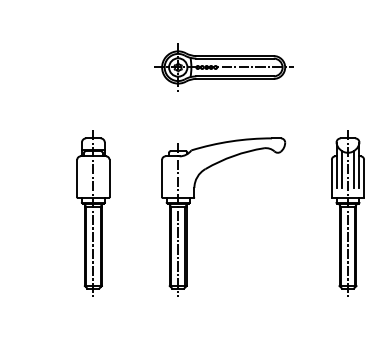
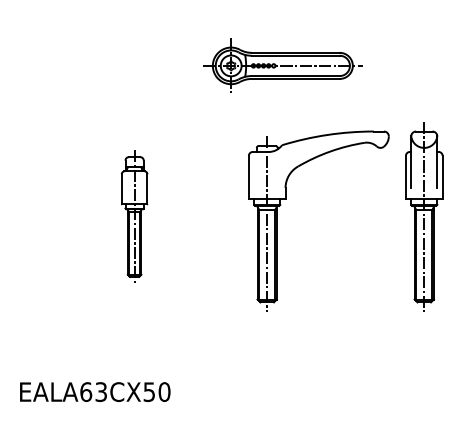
part: (223, 67) -> (282, 65), moved
line: (342, 169) -> (417, 166), removed
line: (354, 169) -> (431, 166), removed
part: (195, 198) -> (286, 199), moved
part: (93, 213) -> (134, 216), size x0.7

